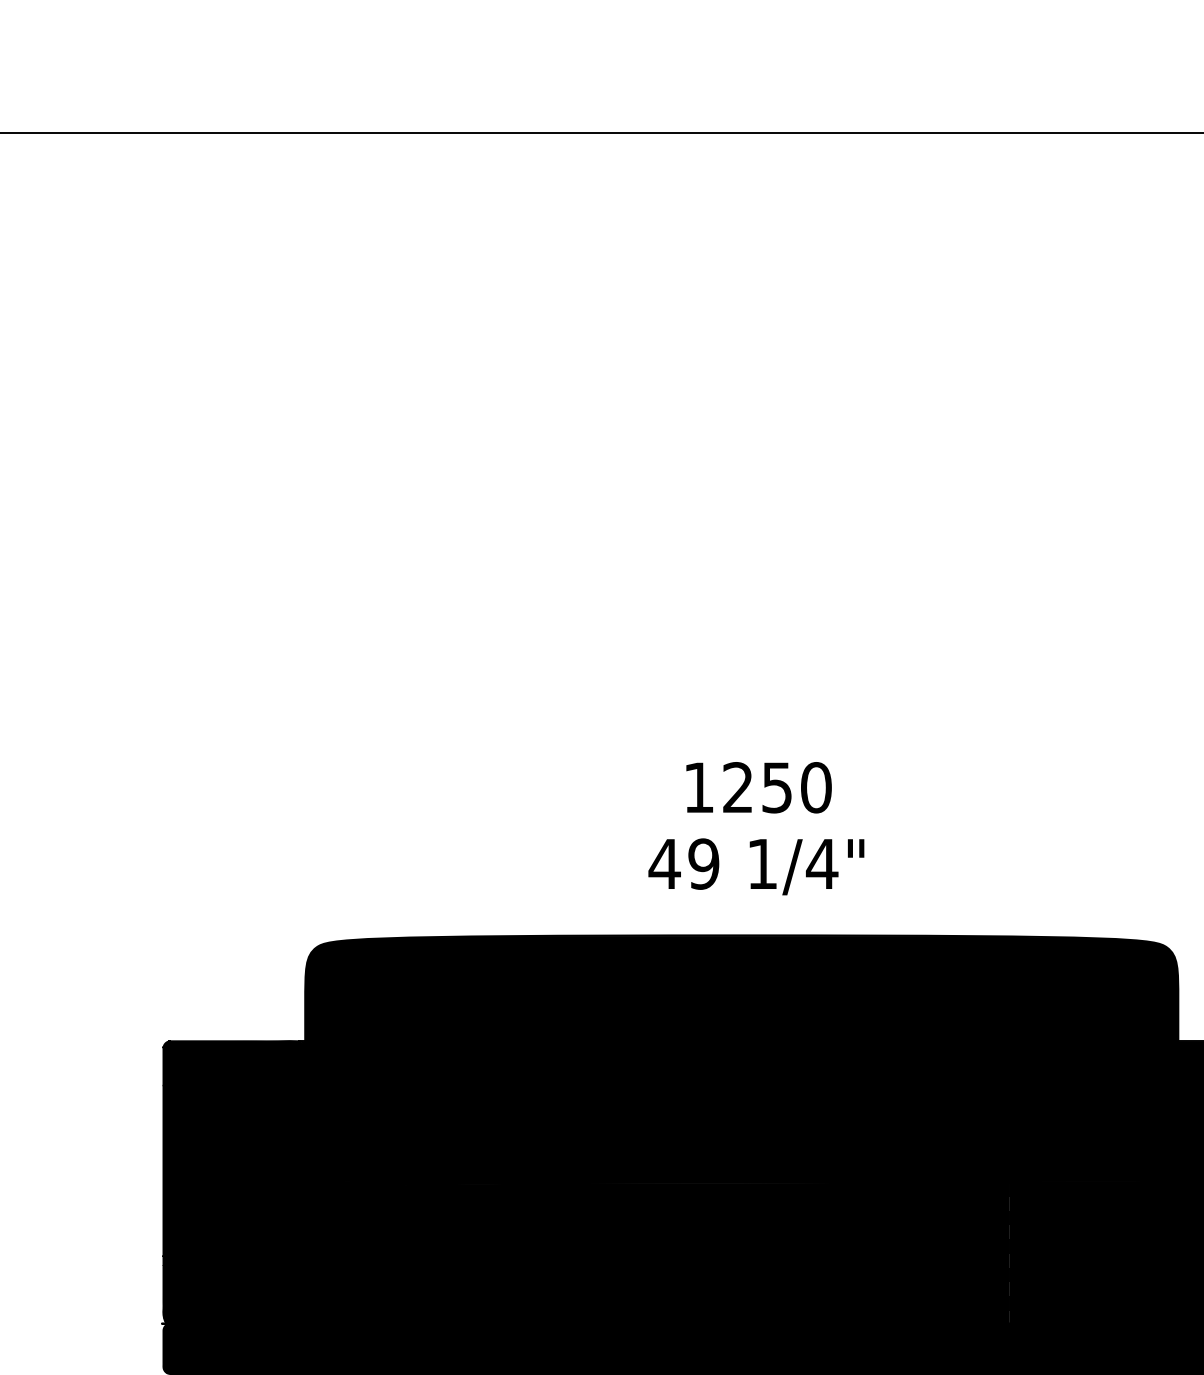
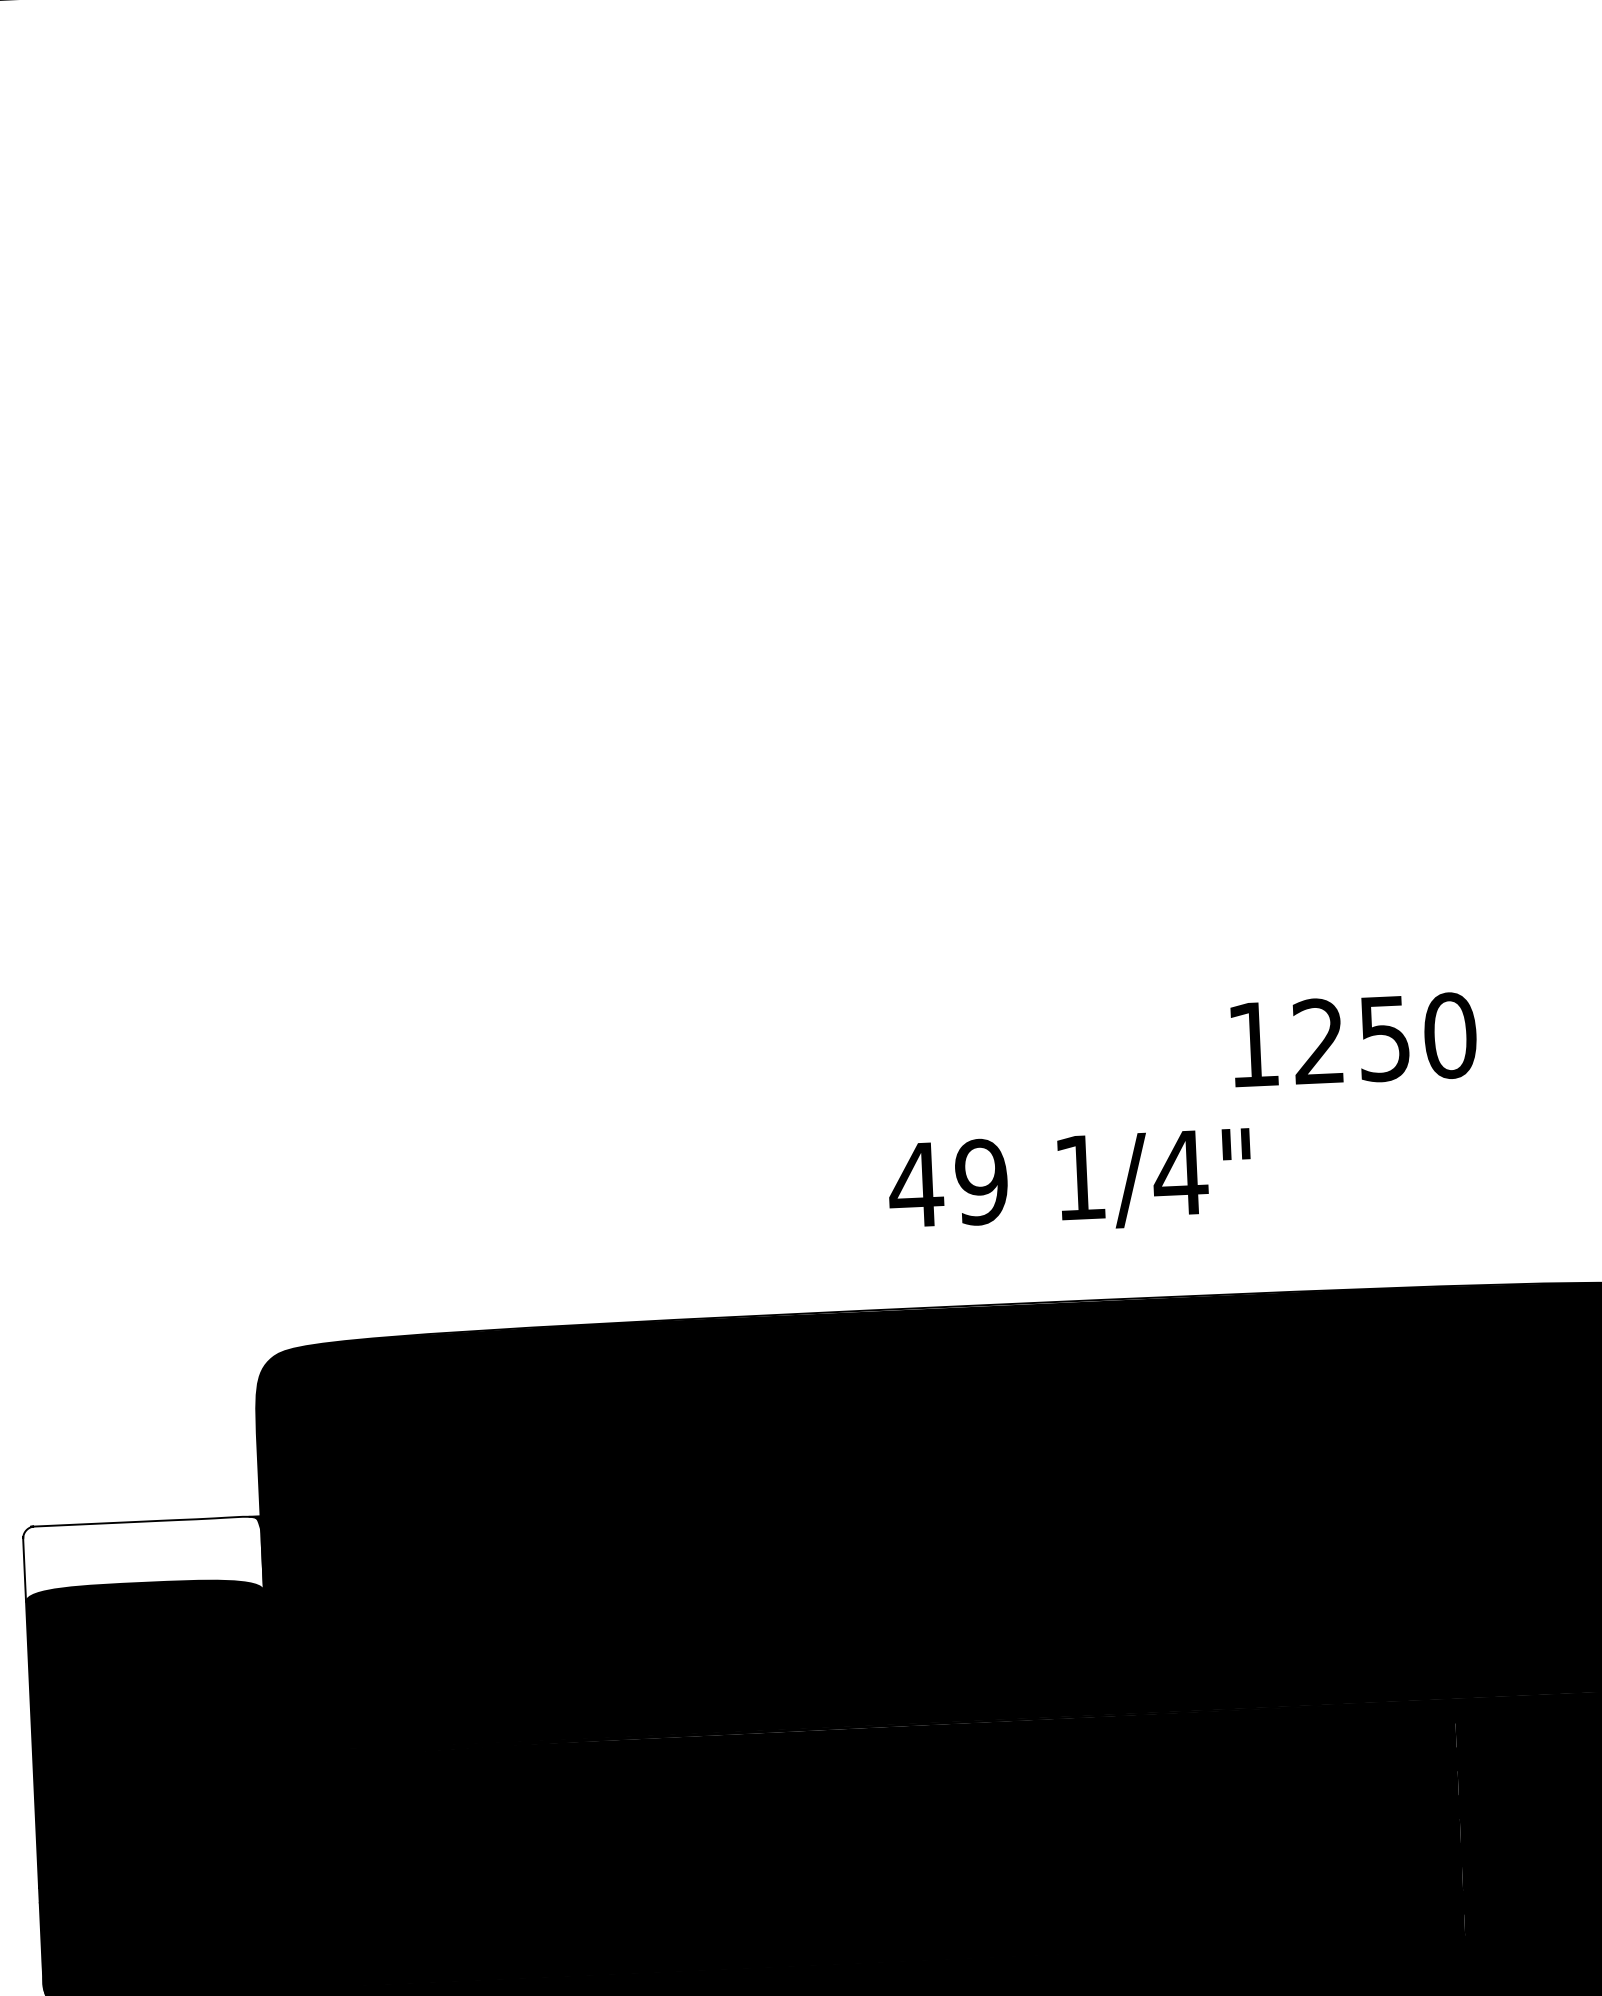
text: (758, 787) -> (1353, 1039), moved
text: (756, 866) -> (1070, 1182), moved
fill: (234, 1063) -> (143, 1558), removed

